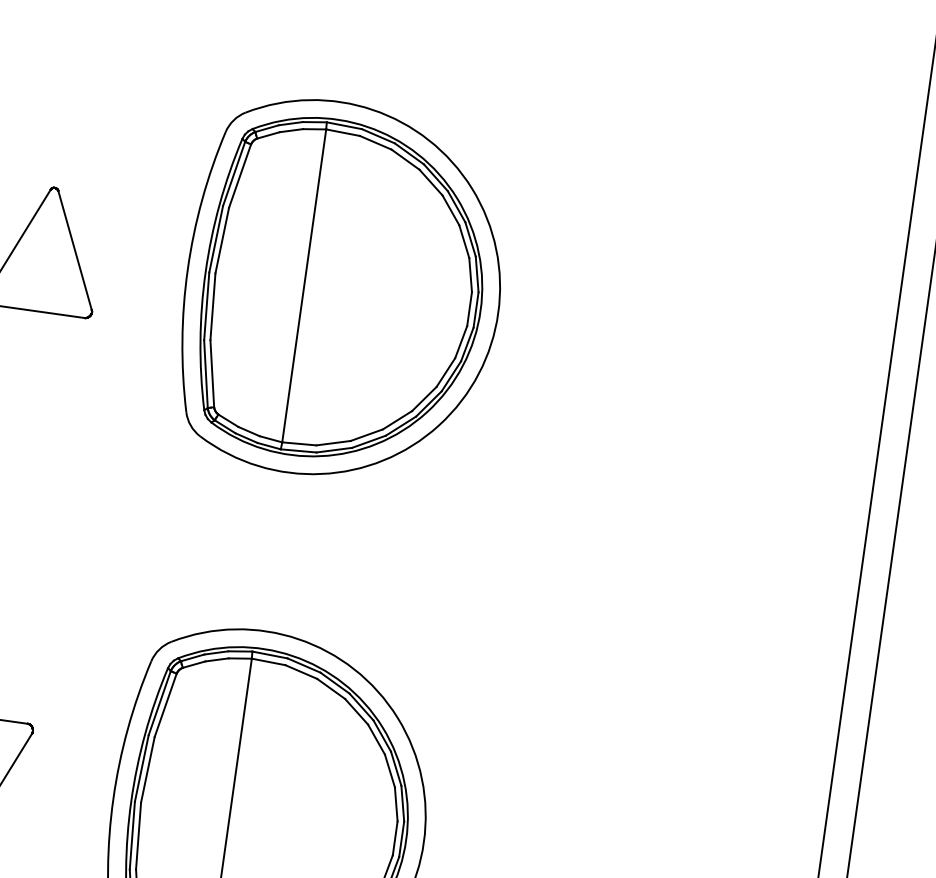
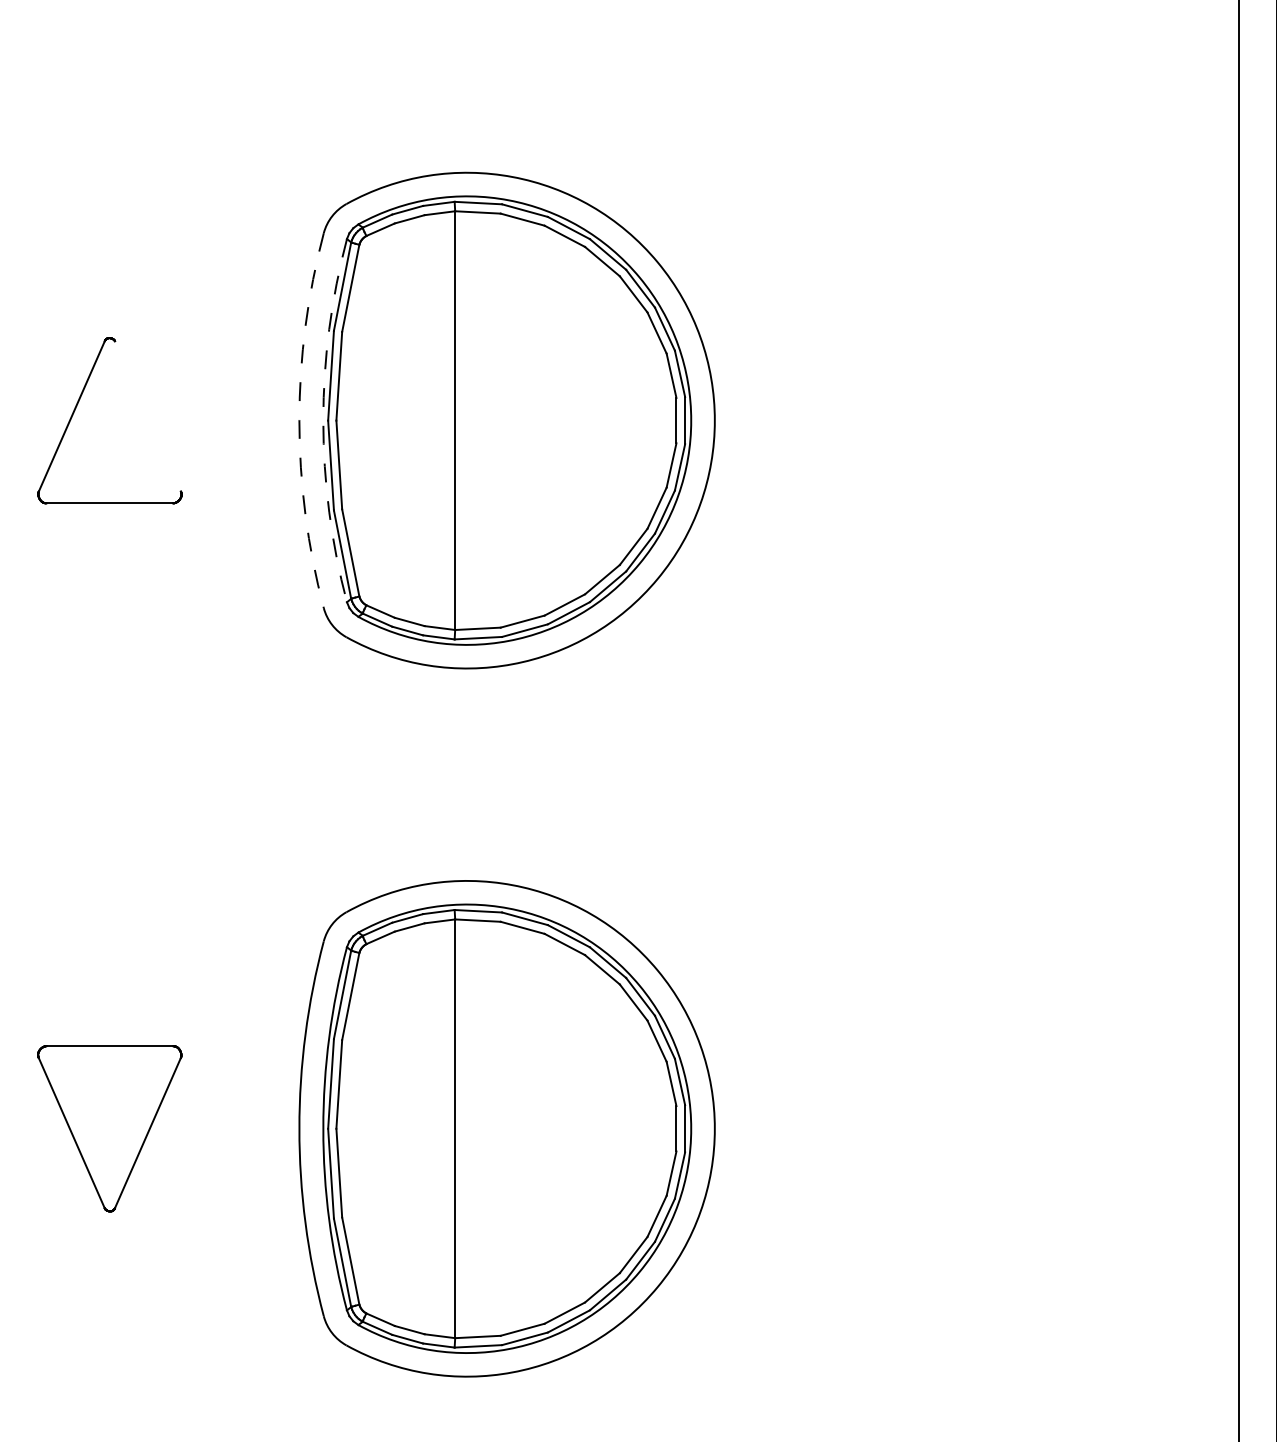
line: (74, 250) -> (147, 416), removed
arc: (187, 269) -> (299, 420), solid -> dashed
arc: (205, 271) -> (323, 420), solid -> dashed

